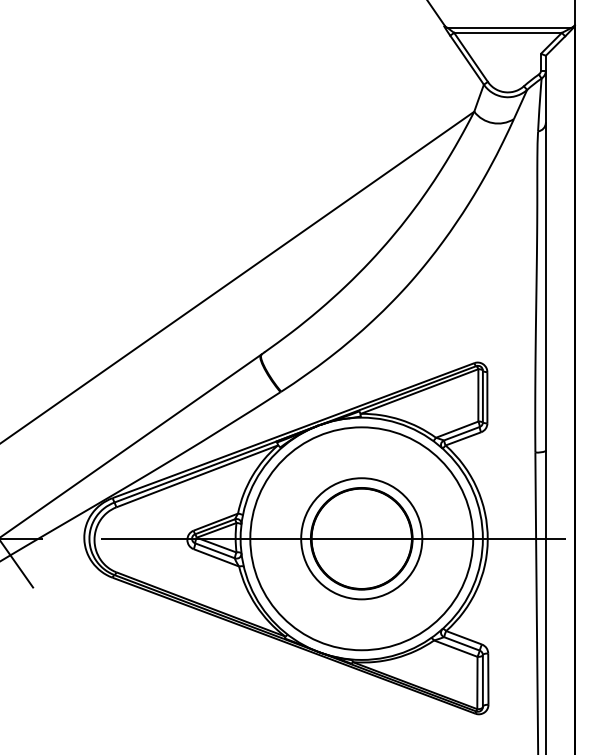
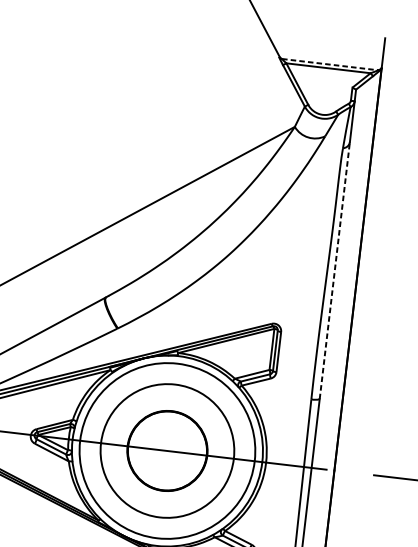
line: (510, 28) -> (330, 65), solid -> dashed
line: (545, 286) -> (334, 270), solid -> dashed
circle: (361, 538) -> (167, 450), size x1.4

